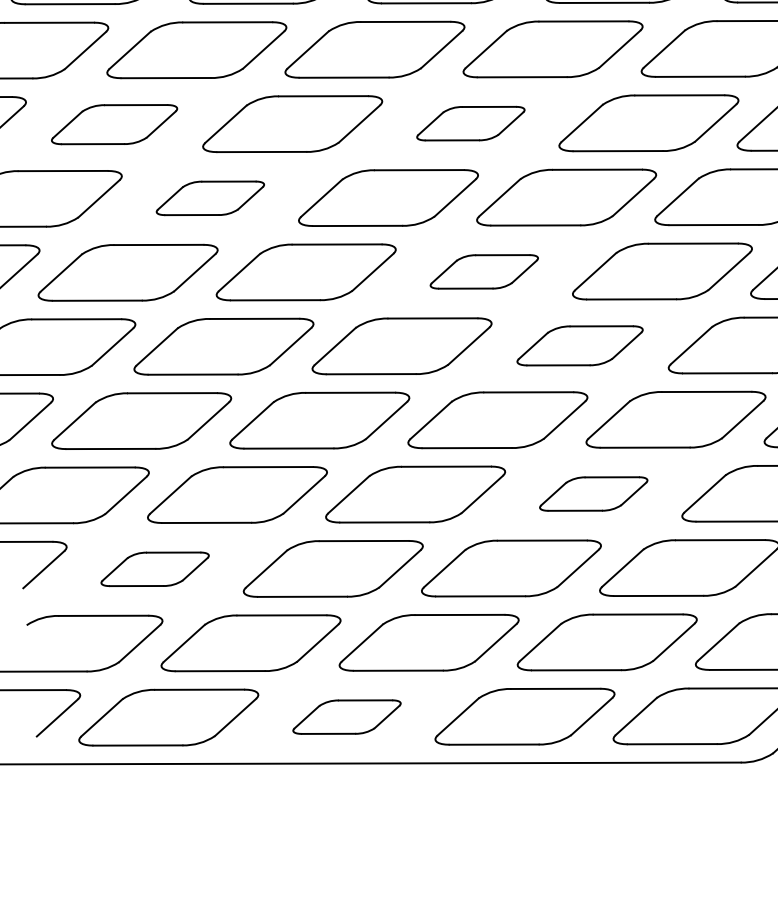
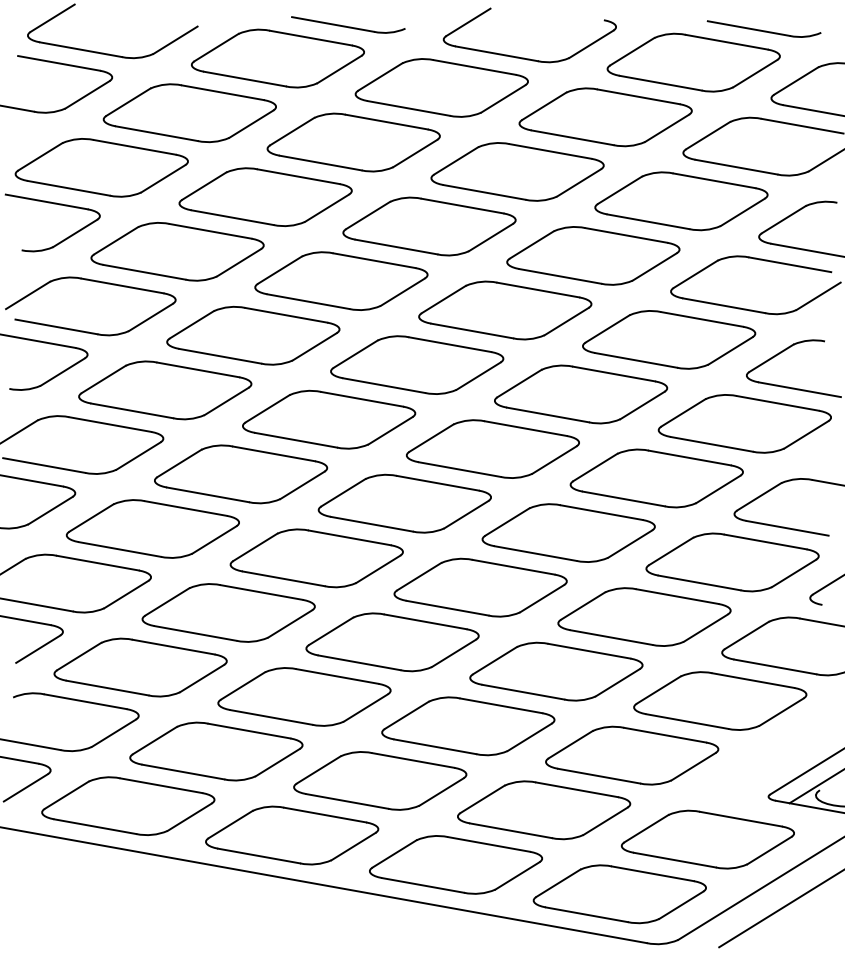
part: (471, 123) -> (505, 310), size x1.67
part: (114, 124) -> (177, 251), size x1.43
part: (210, 198) -> (253, 335), size x1.67
part: (483, 271) -> (492, 448), size x1.67
part: (579, 345) -> (568, 532), size x1.43
part: (593, 493) -> (556, 671), size x1.67
part: (155, 569) -> (140, 667), size x1.67
part: (347, 717) -> (292, 835), size x1.67

